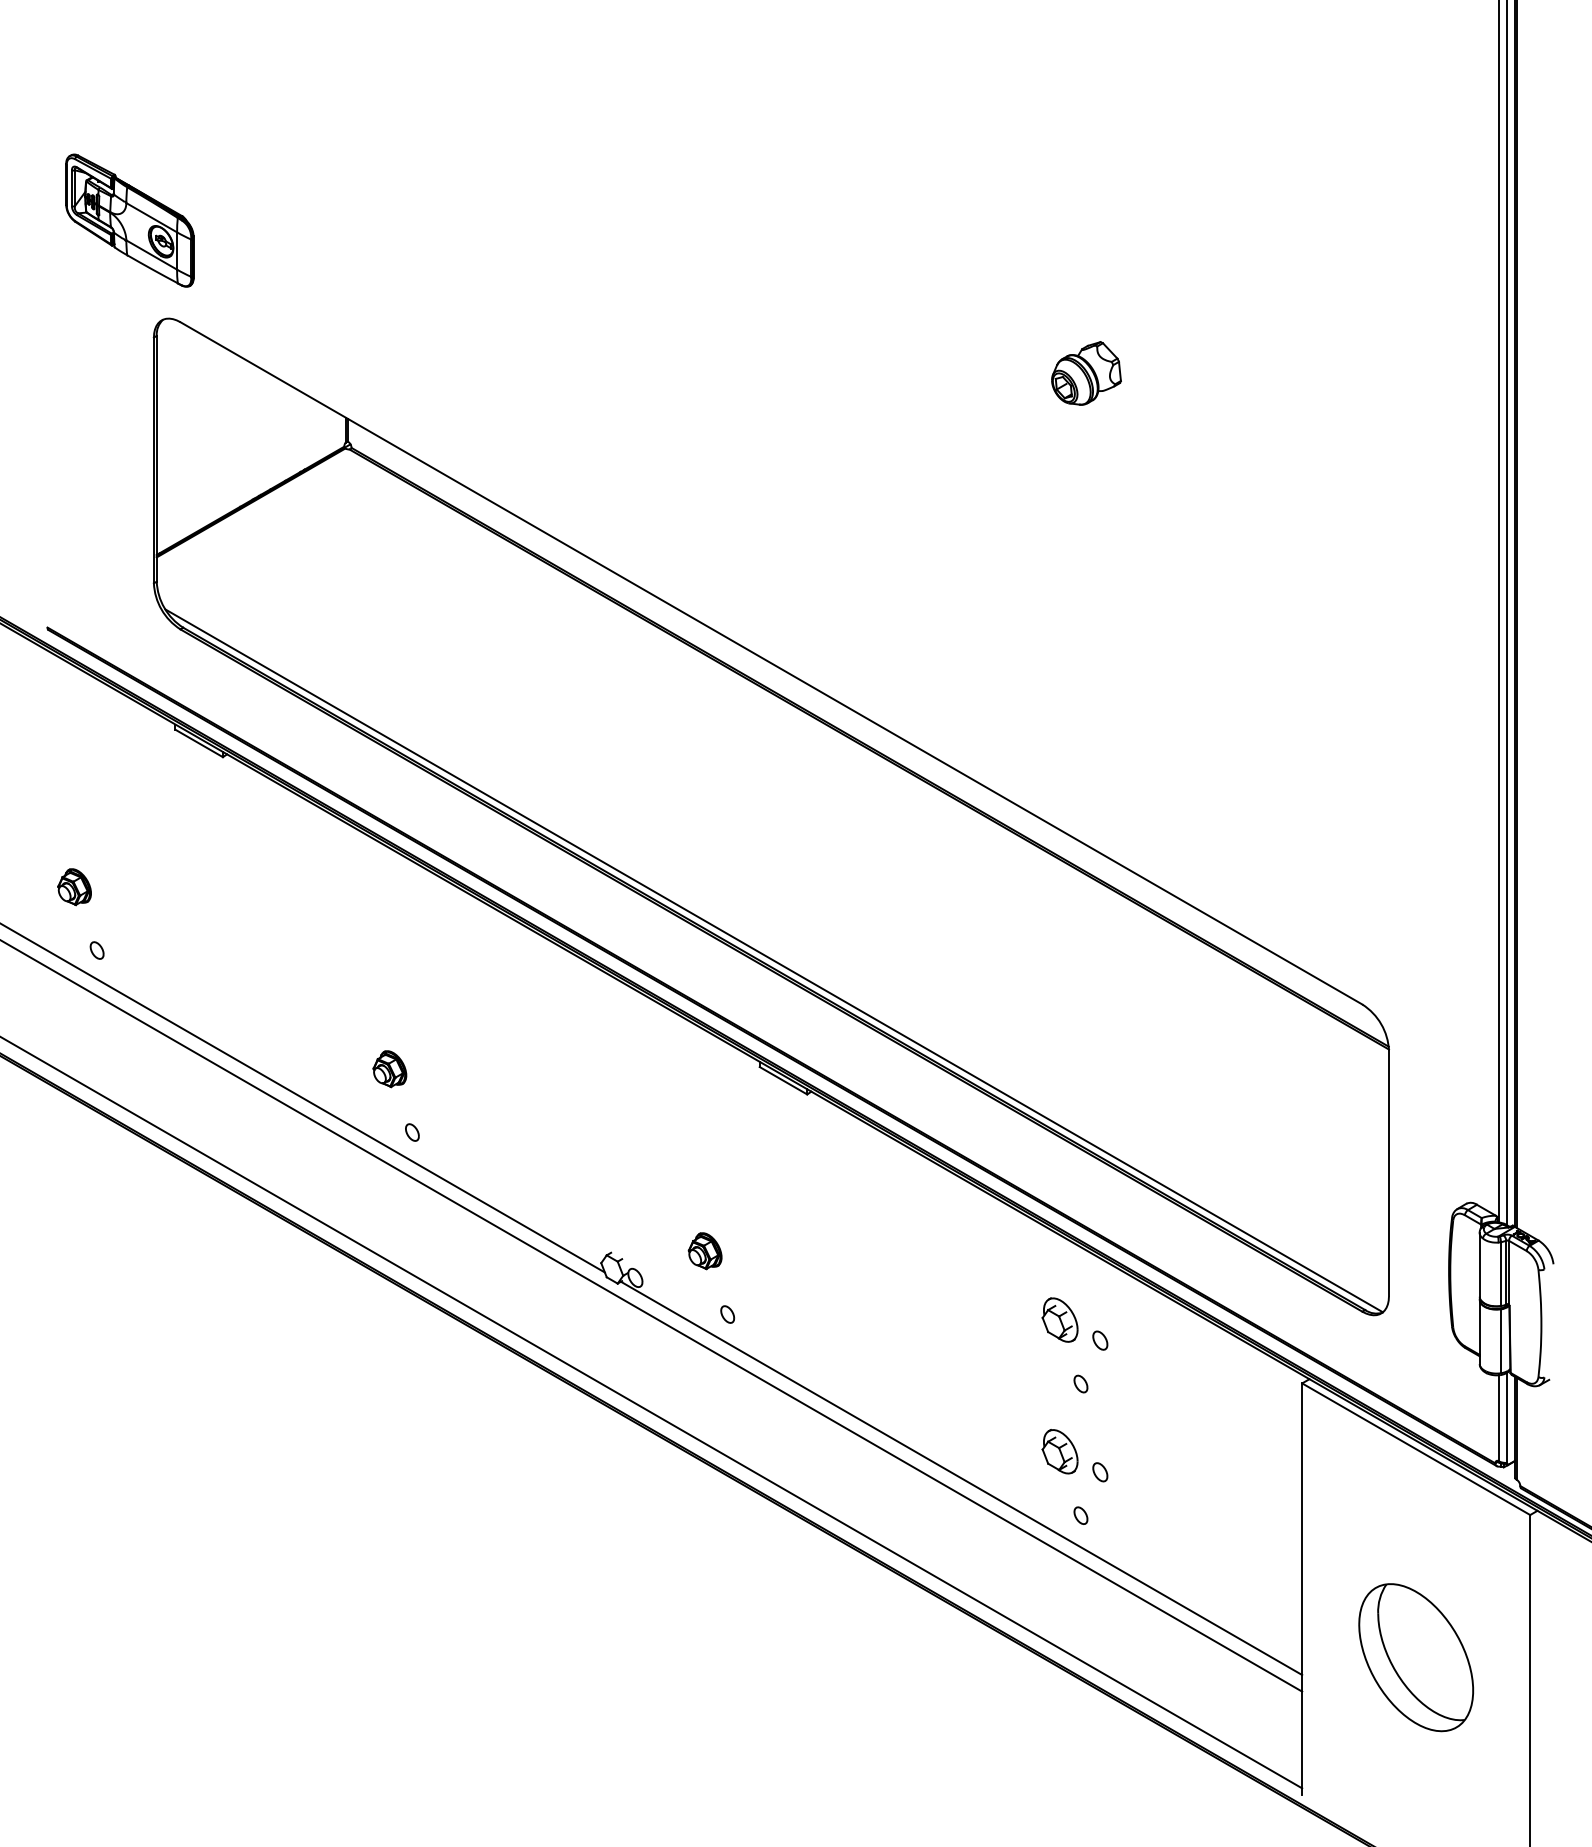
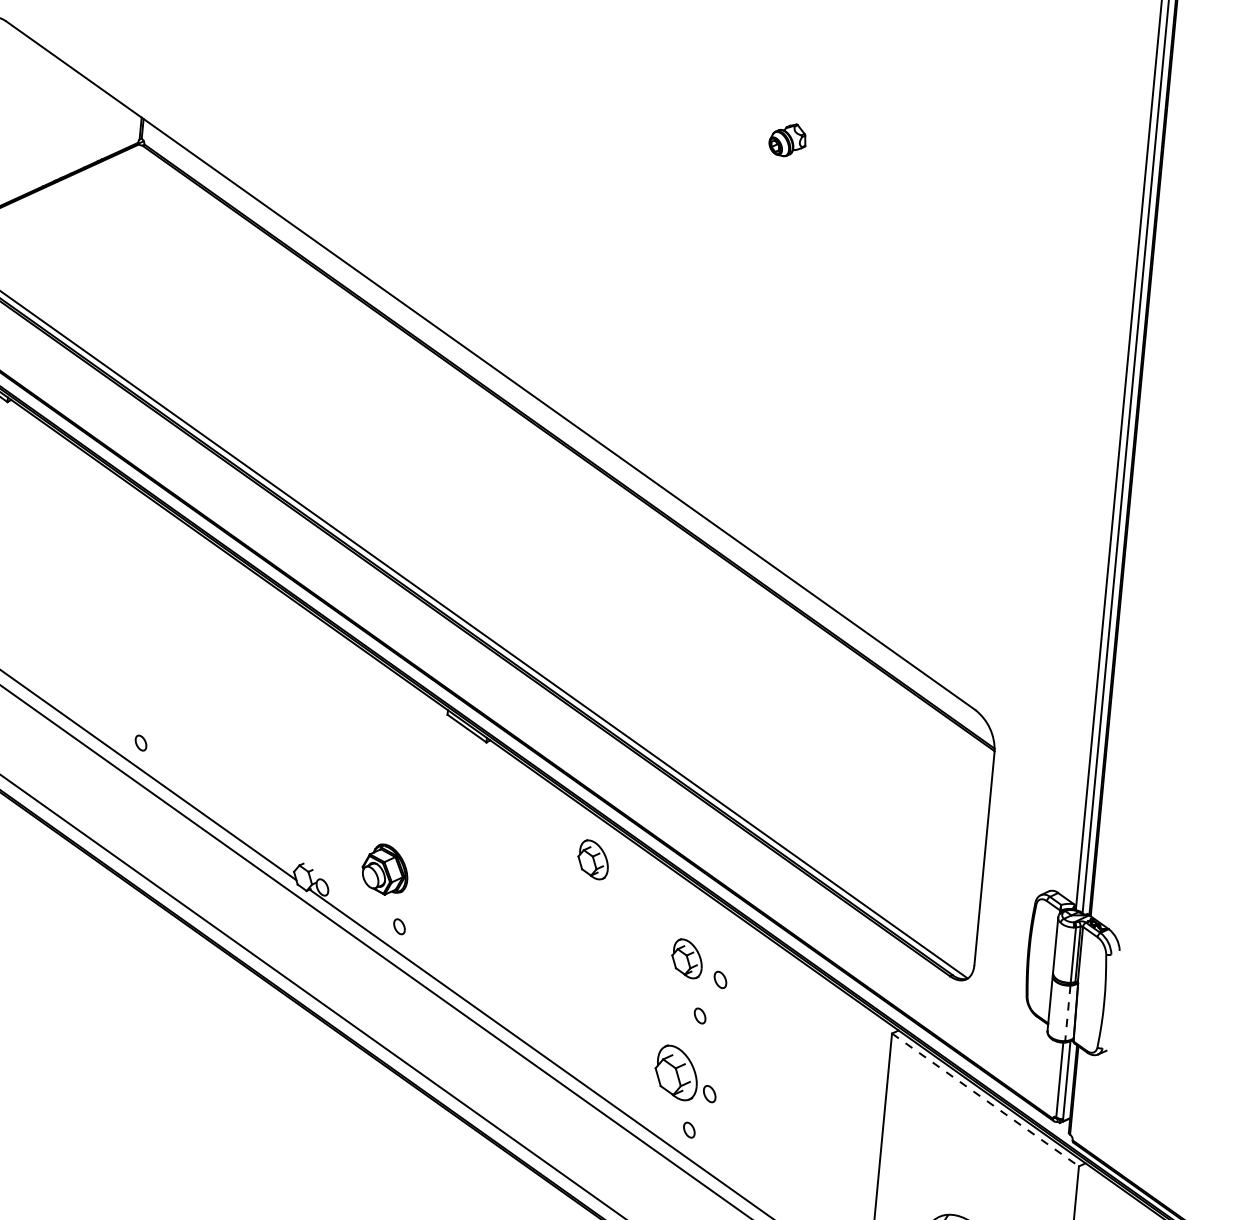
part: (1086, 373) -> (787, 140), size x0.6
part: (389, 1069) -> (126, 686), removed
part: (941, 1216) -> (592, 859), added
part: (704, 1251) -> (384, 870), size x1.6
line: (1500, 1341) -> (1067, 1013), solid -> dashed
line: (1416, 1449) -> (985, 1100), solid -> dashed
part: (1059, 1451) -> (675, 1072), size x1.4

